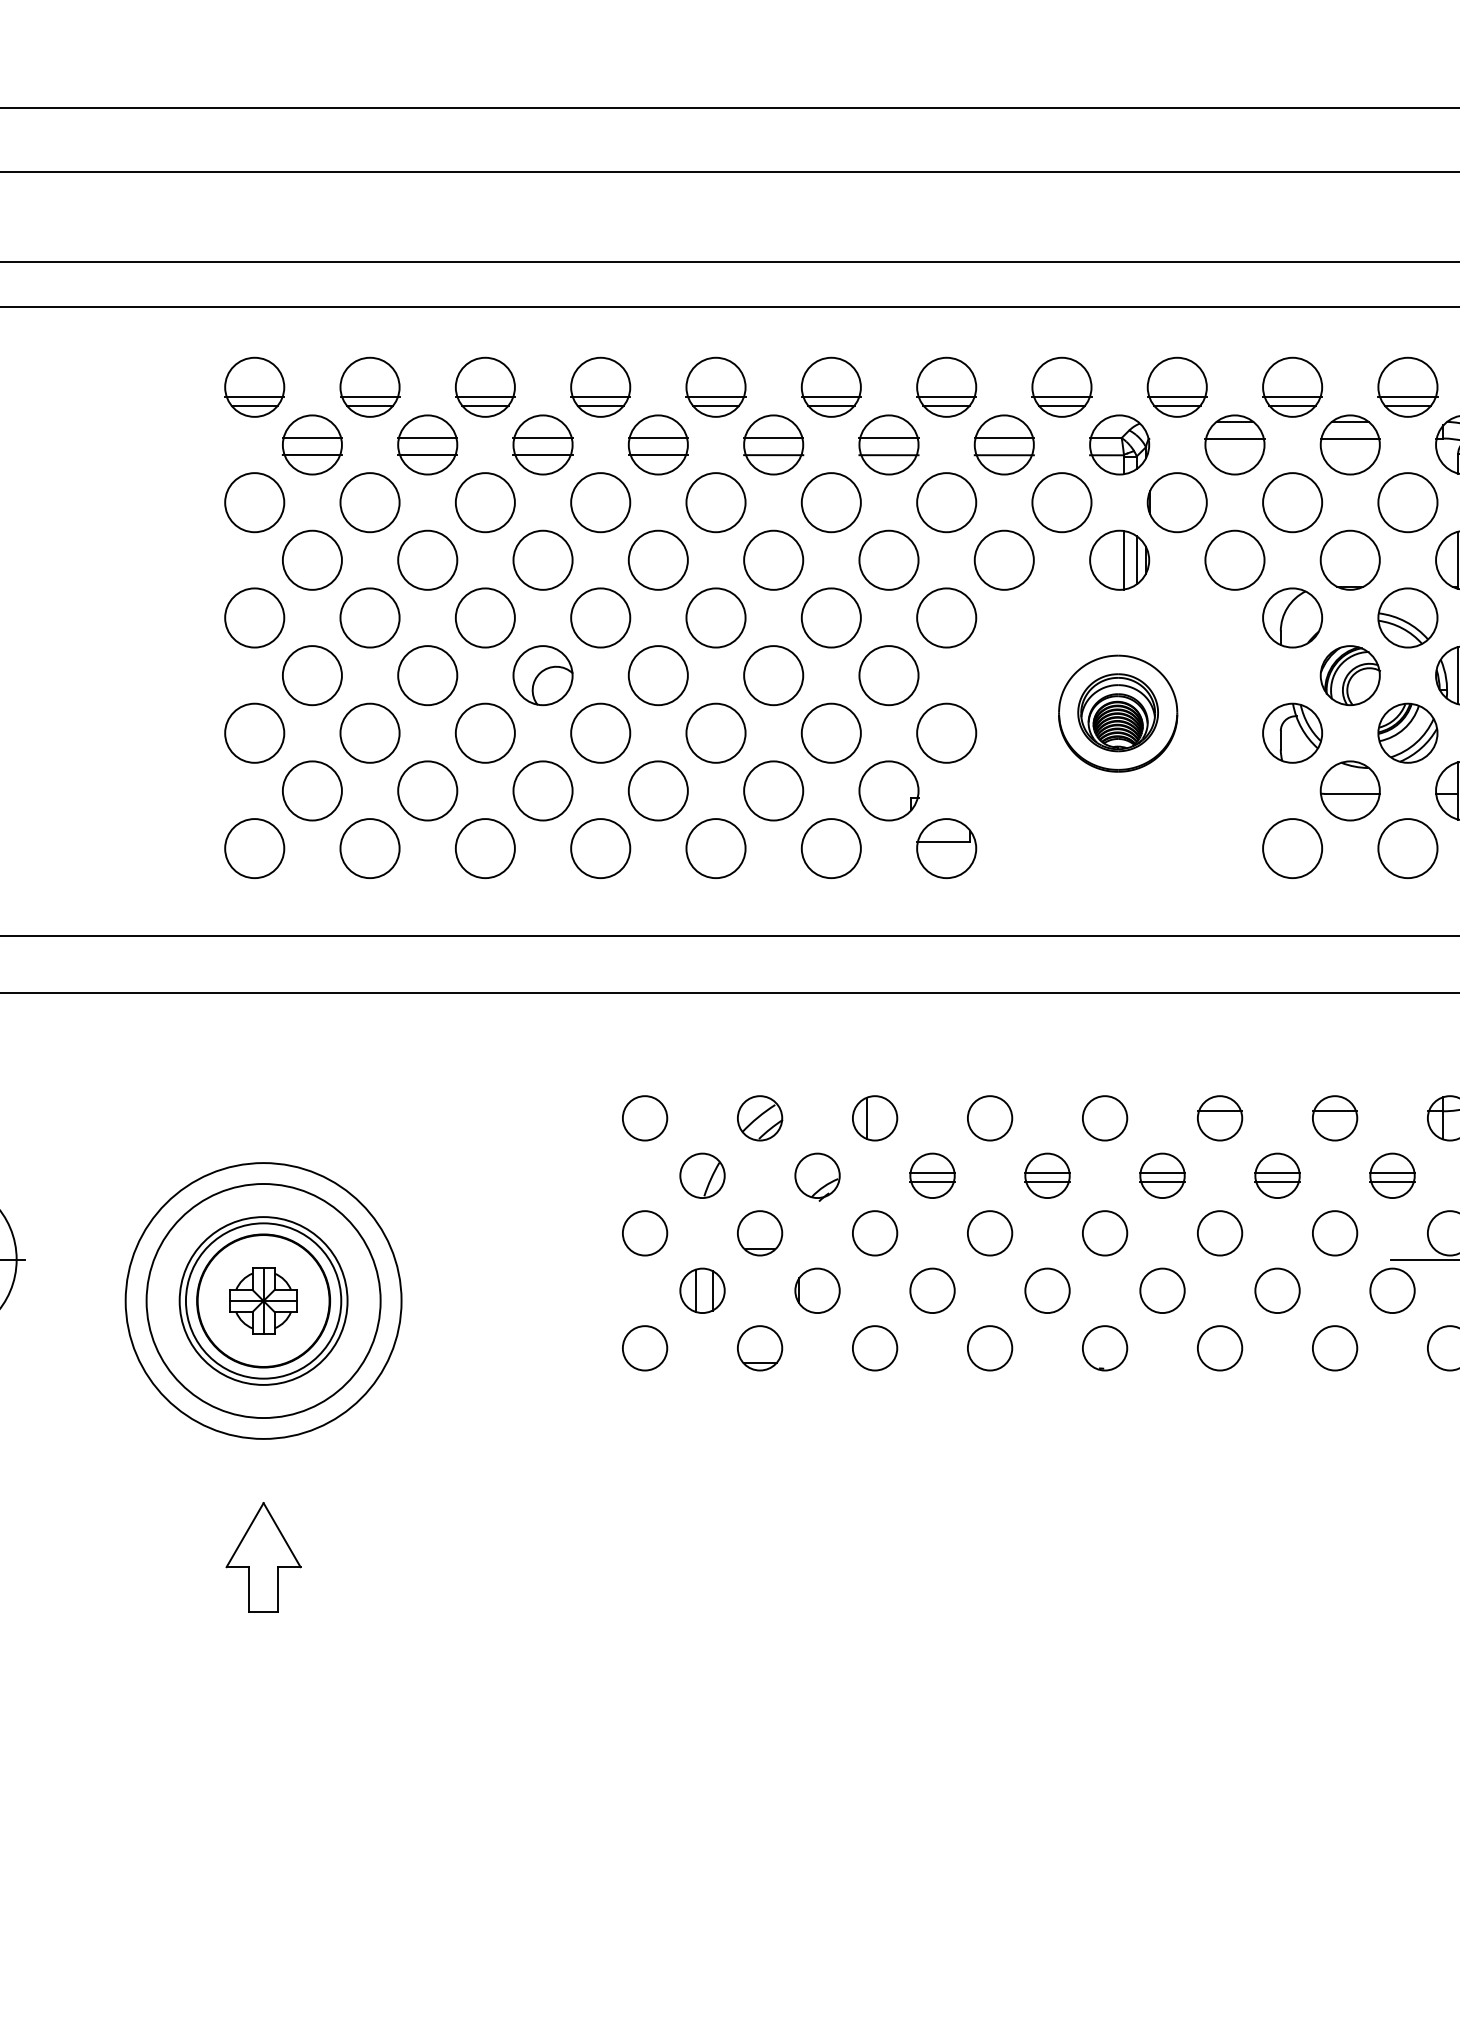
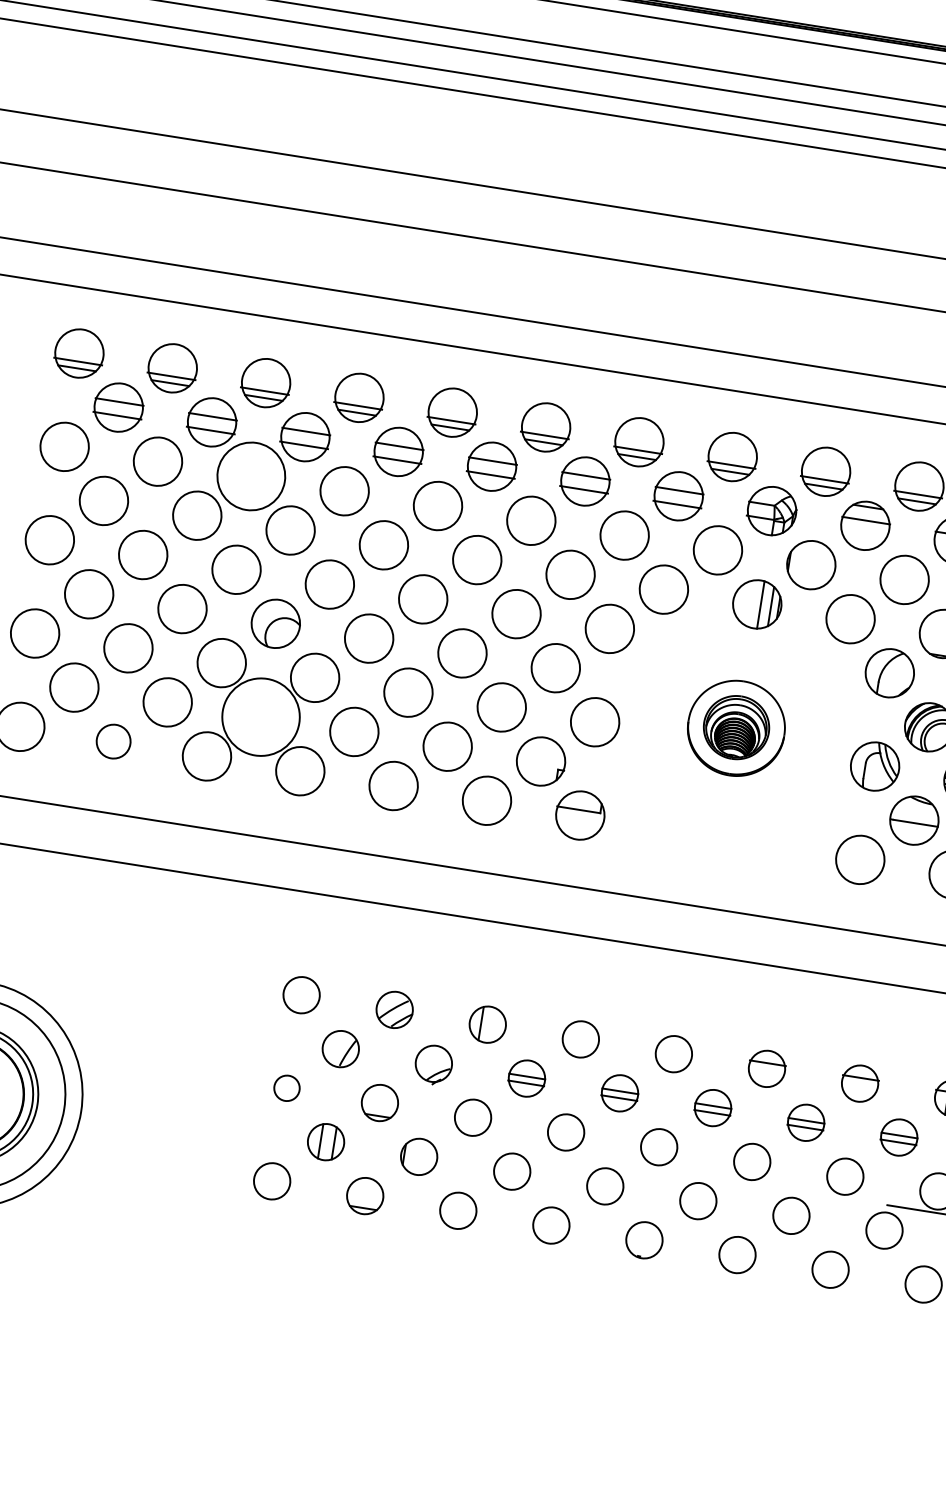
circle: (484, 502) -> (250, 476), size x1.4
circle: (542, 790) -> (260, 716), size x1.6
circle: (369, 848) -> (113, 741), size x0.7
circle: (645, 1233) -> (287, 1088), size x0.7

